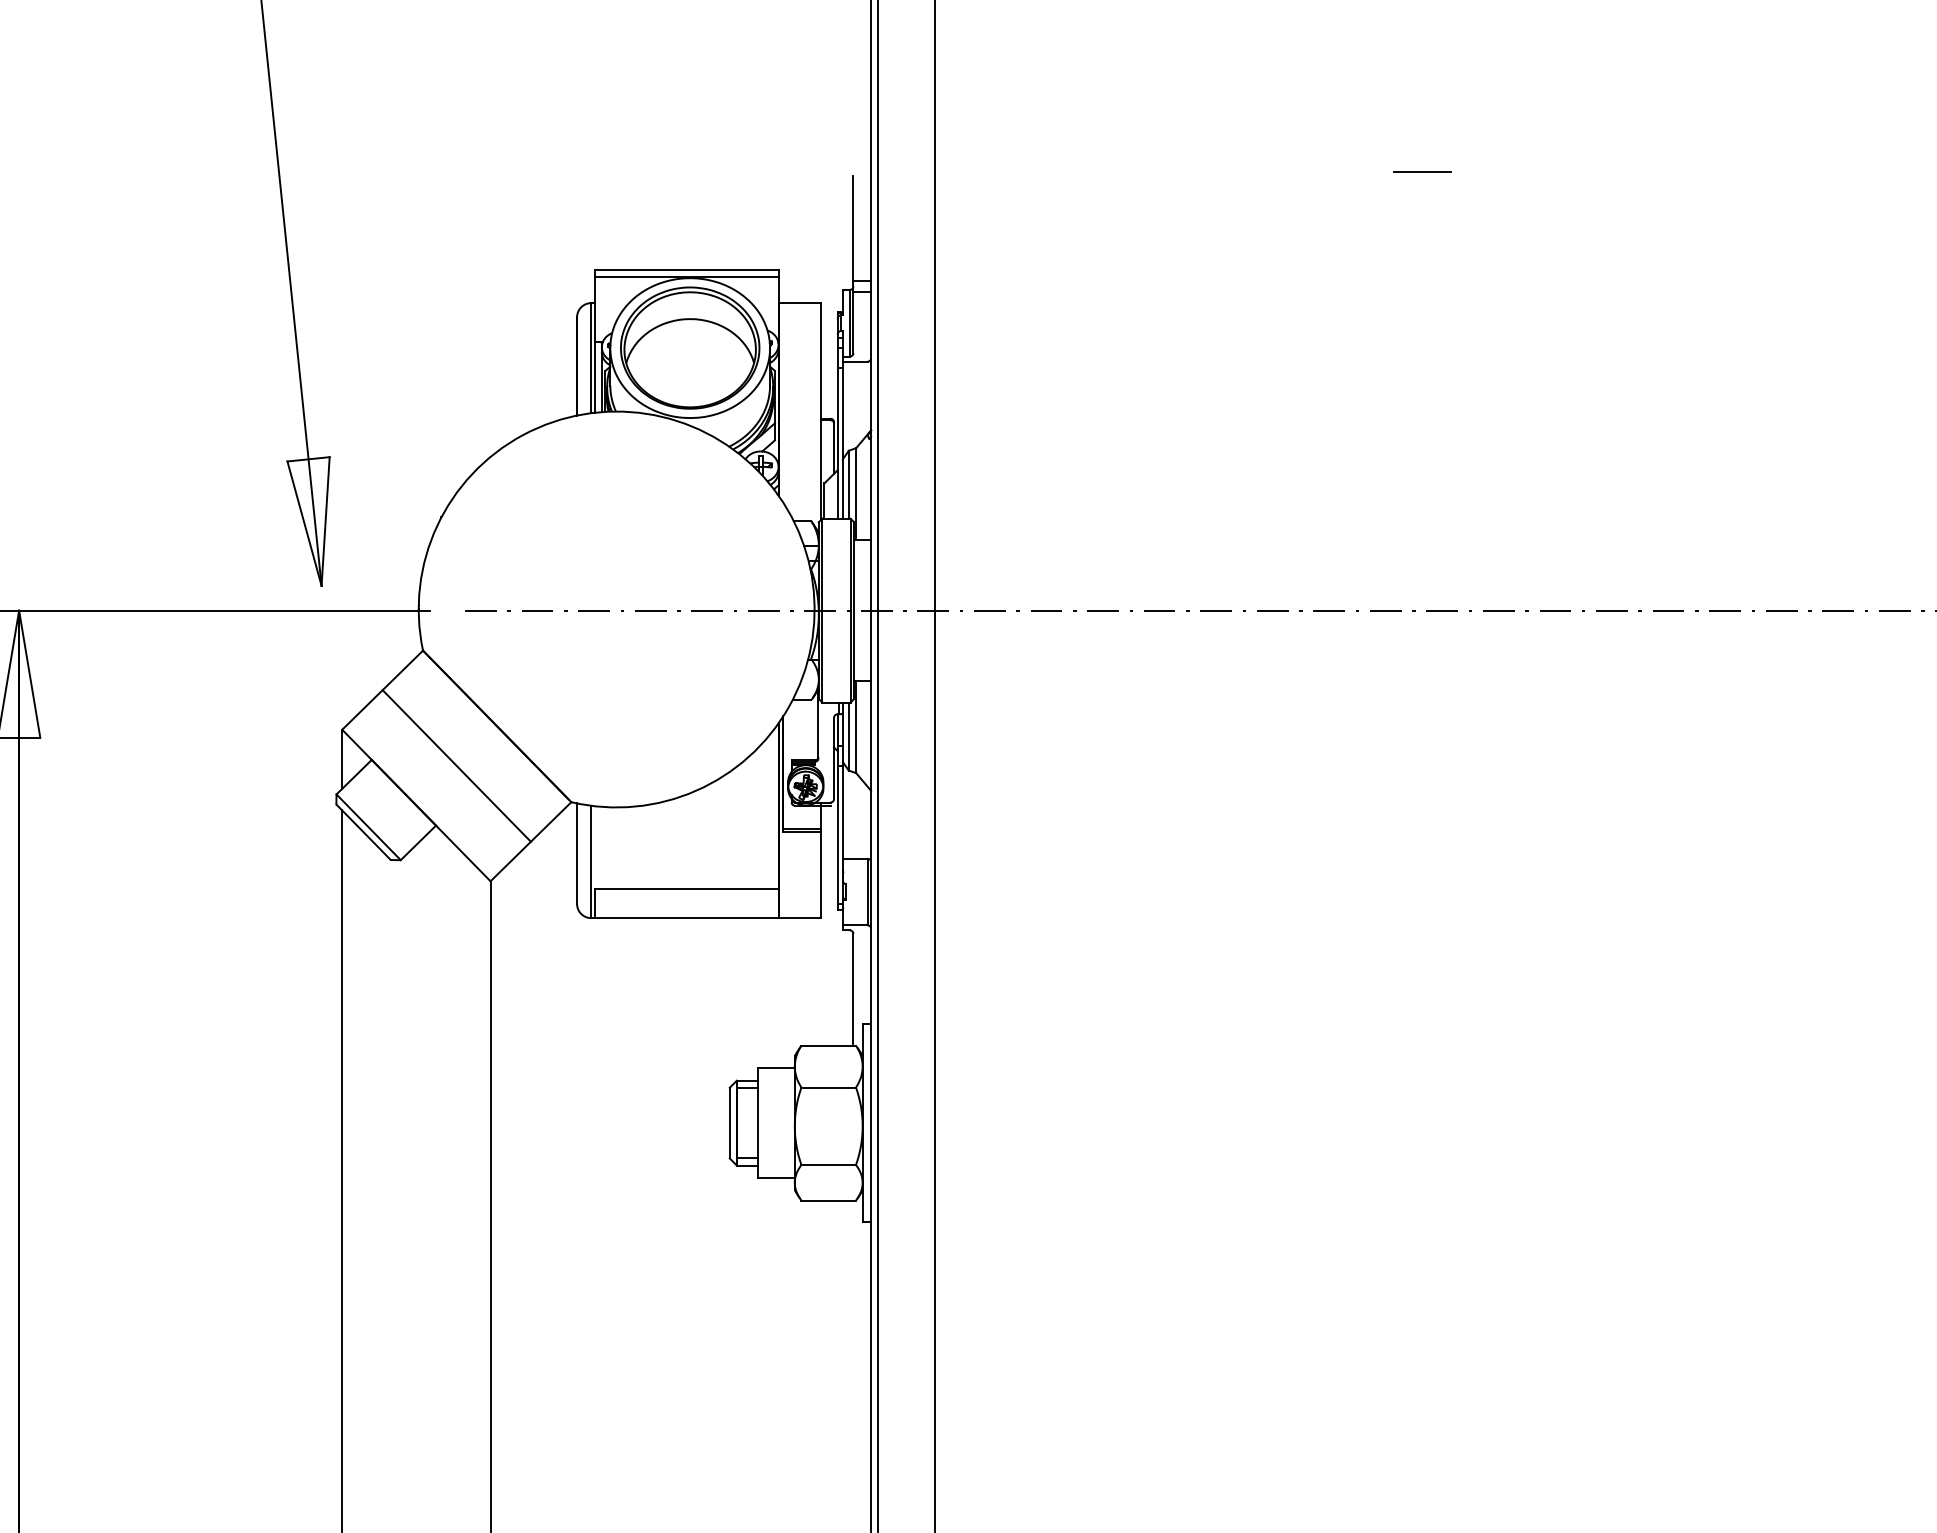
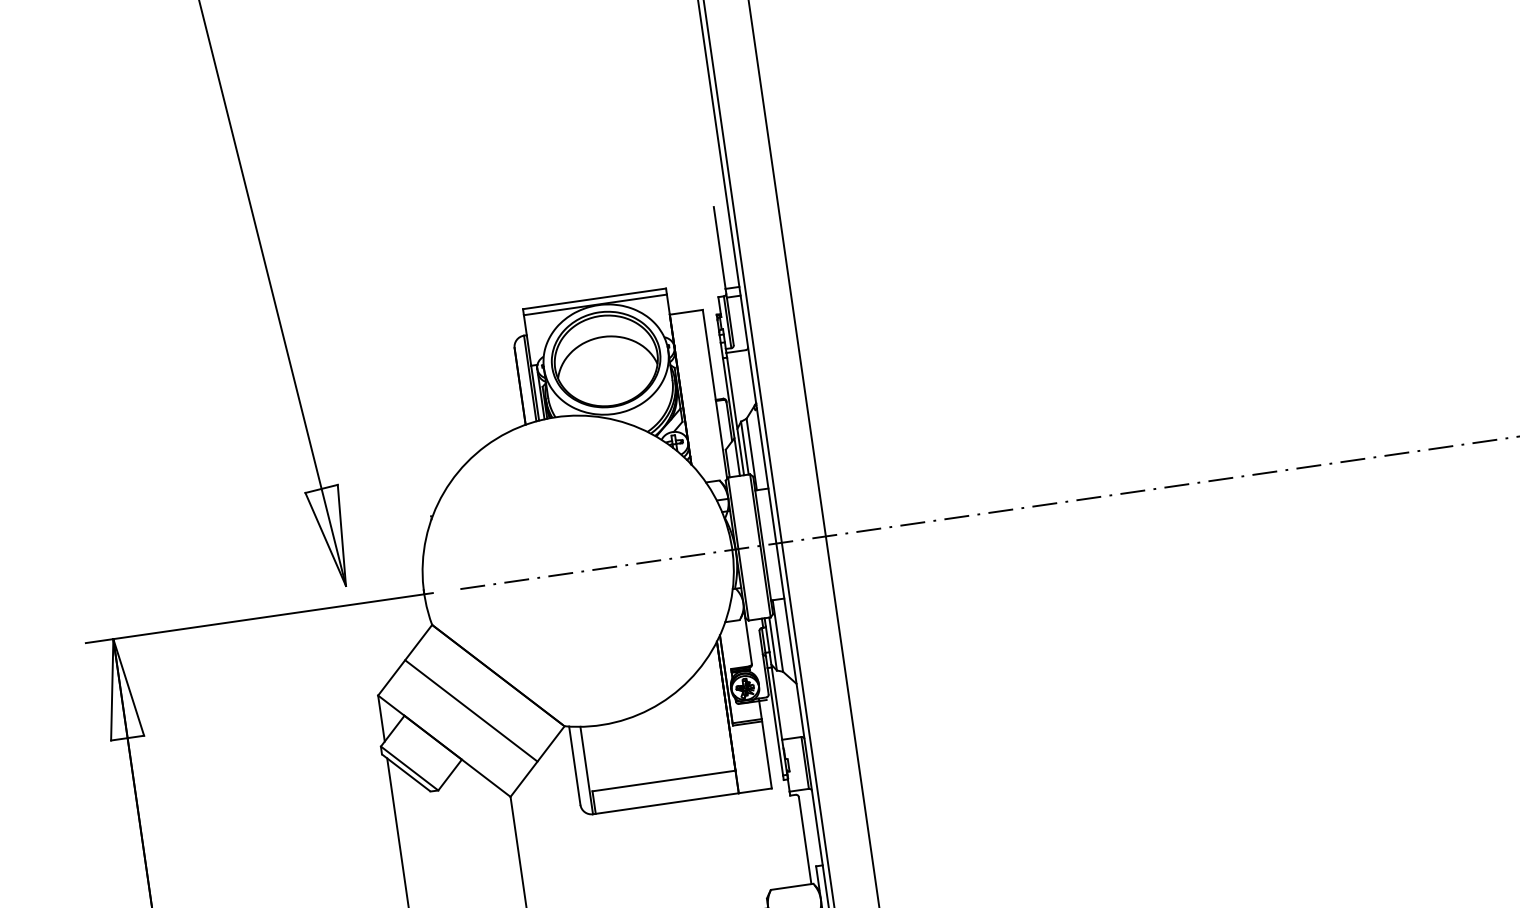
line: (1422, 171) -> (1156, 140), removed

